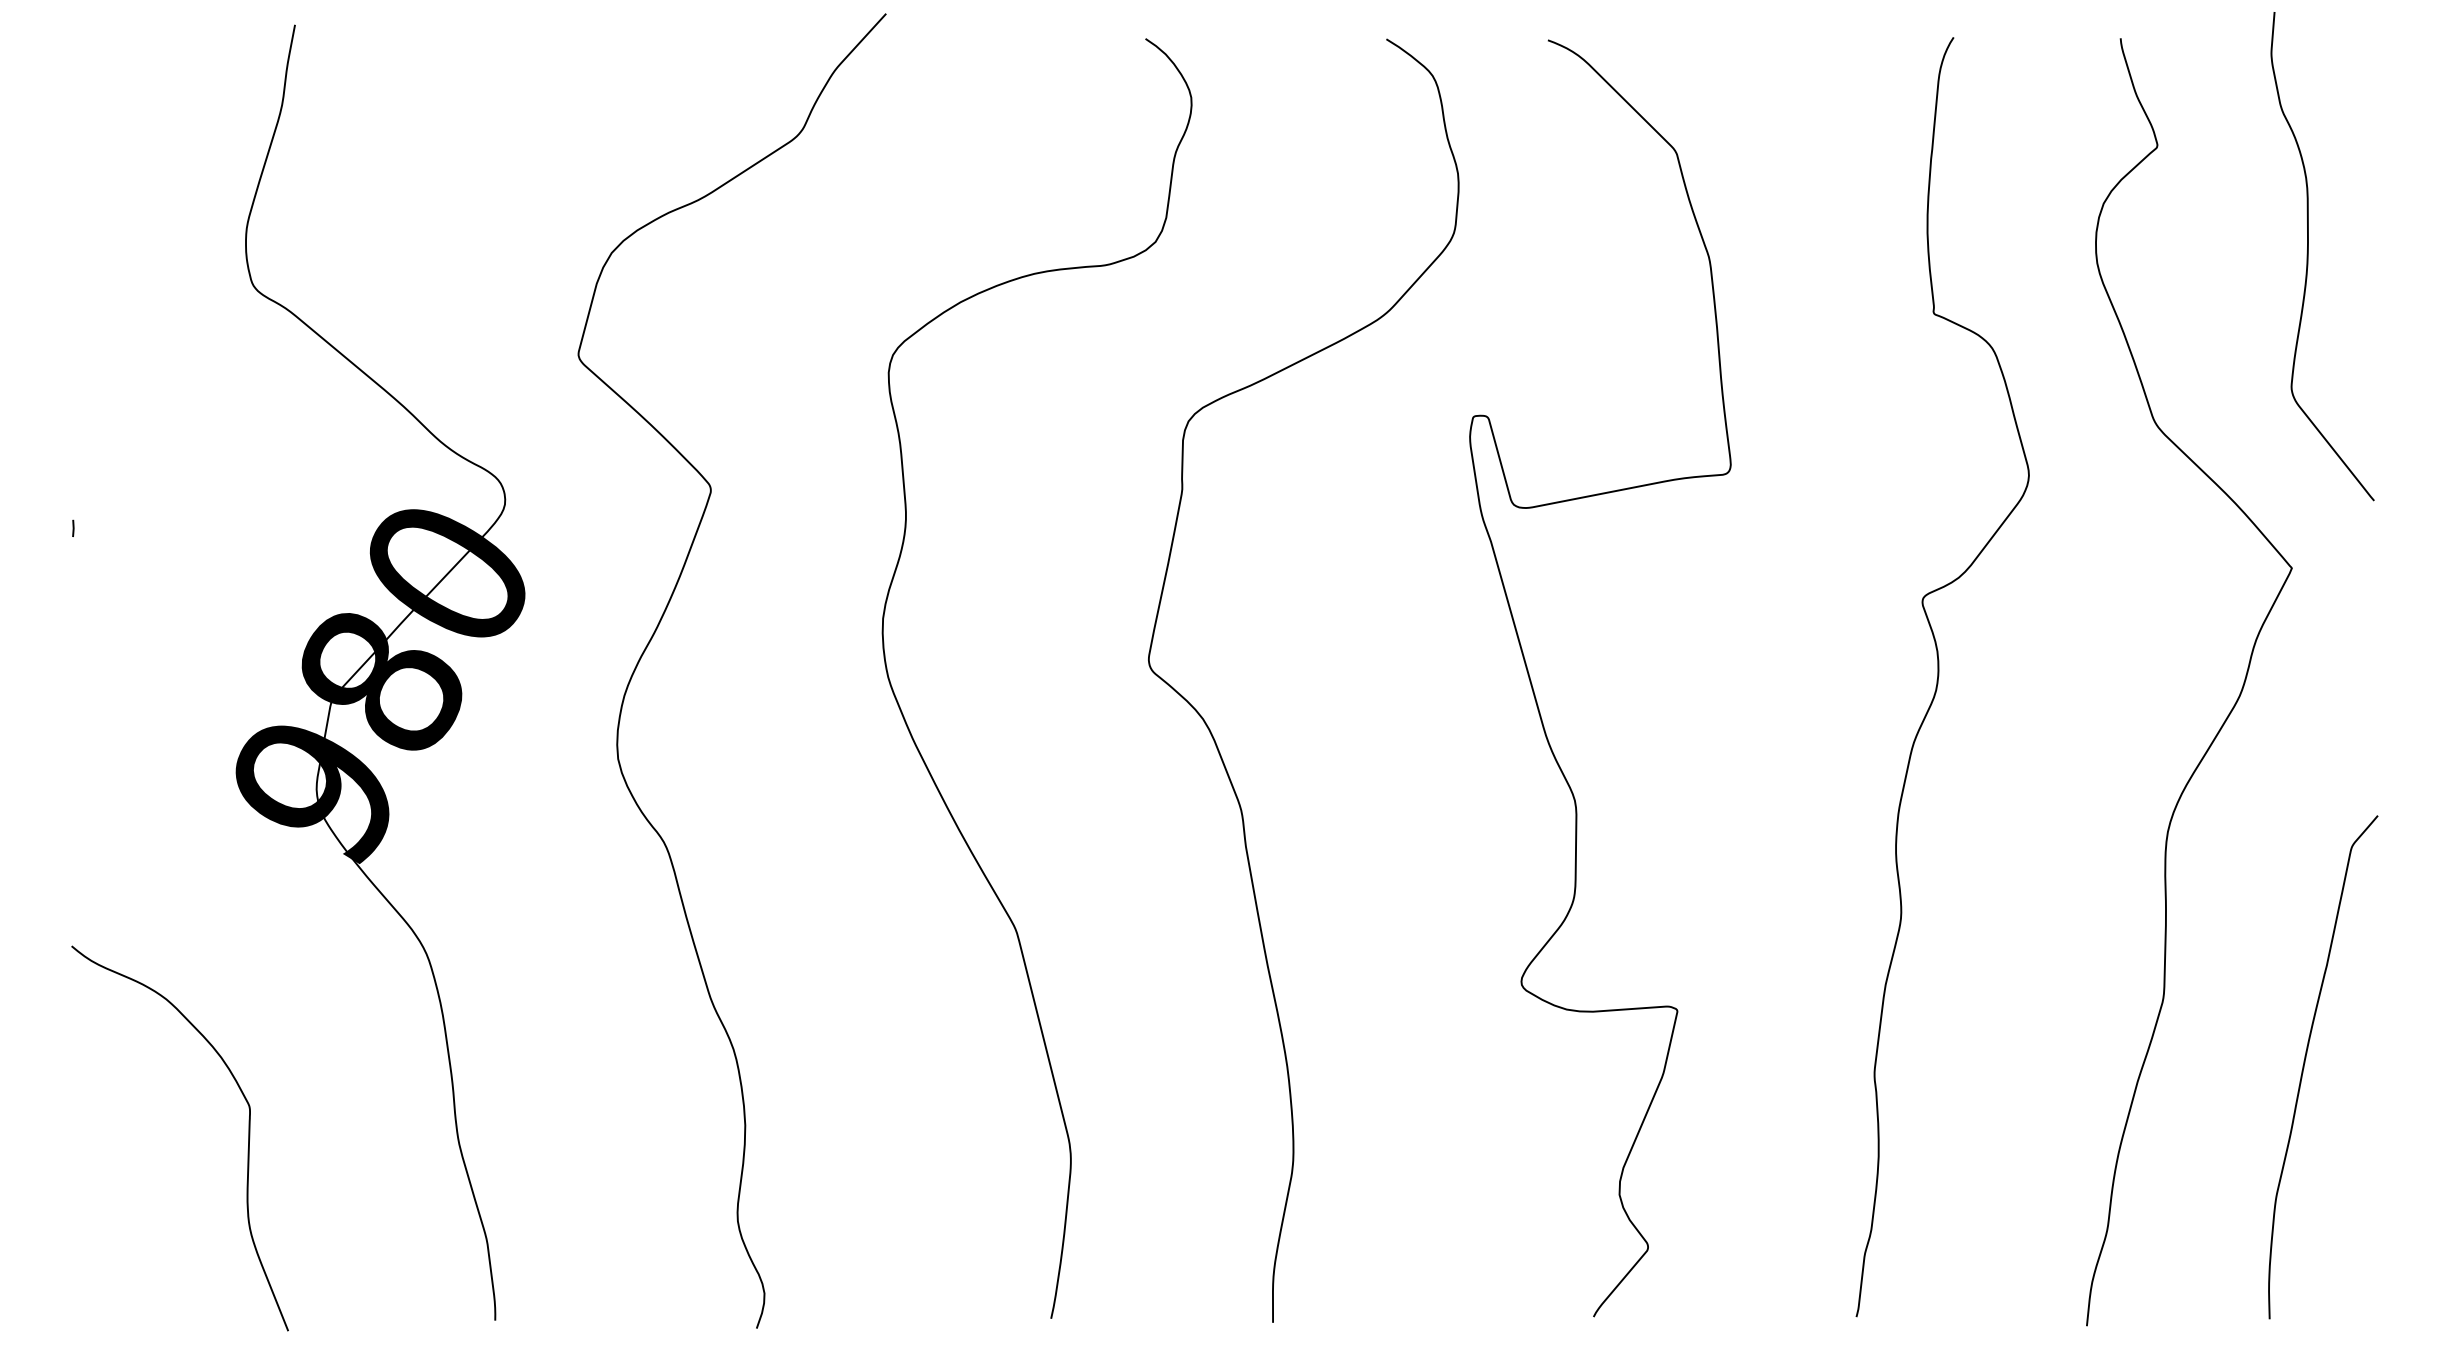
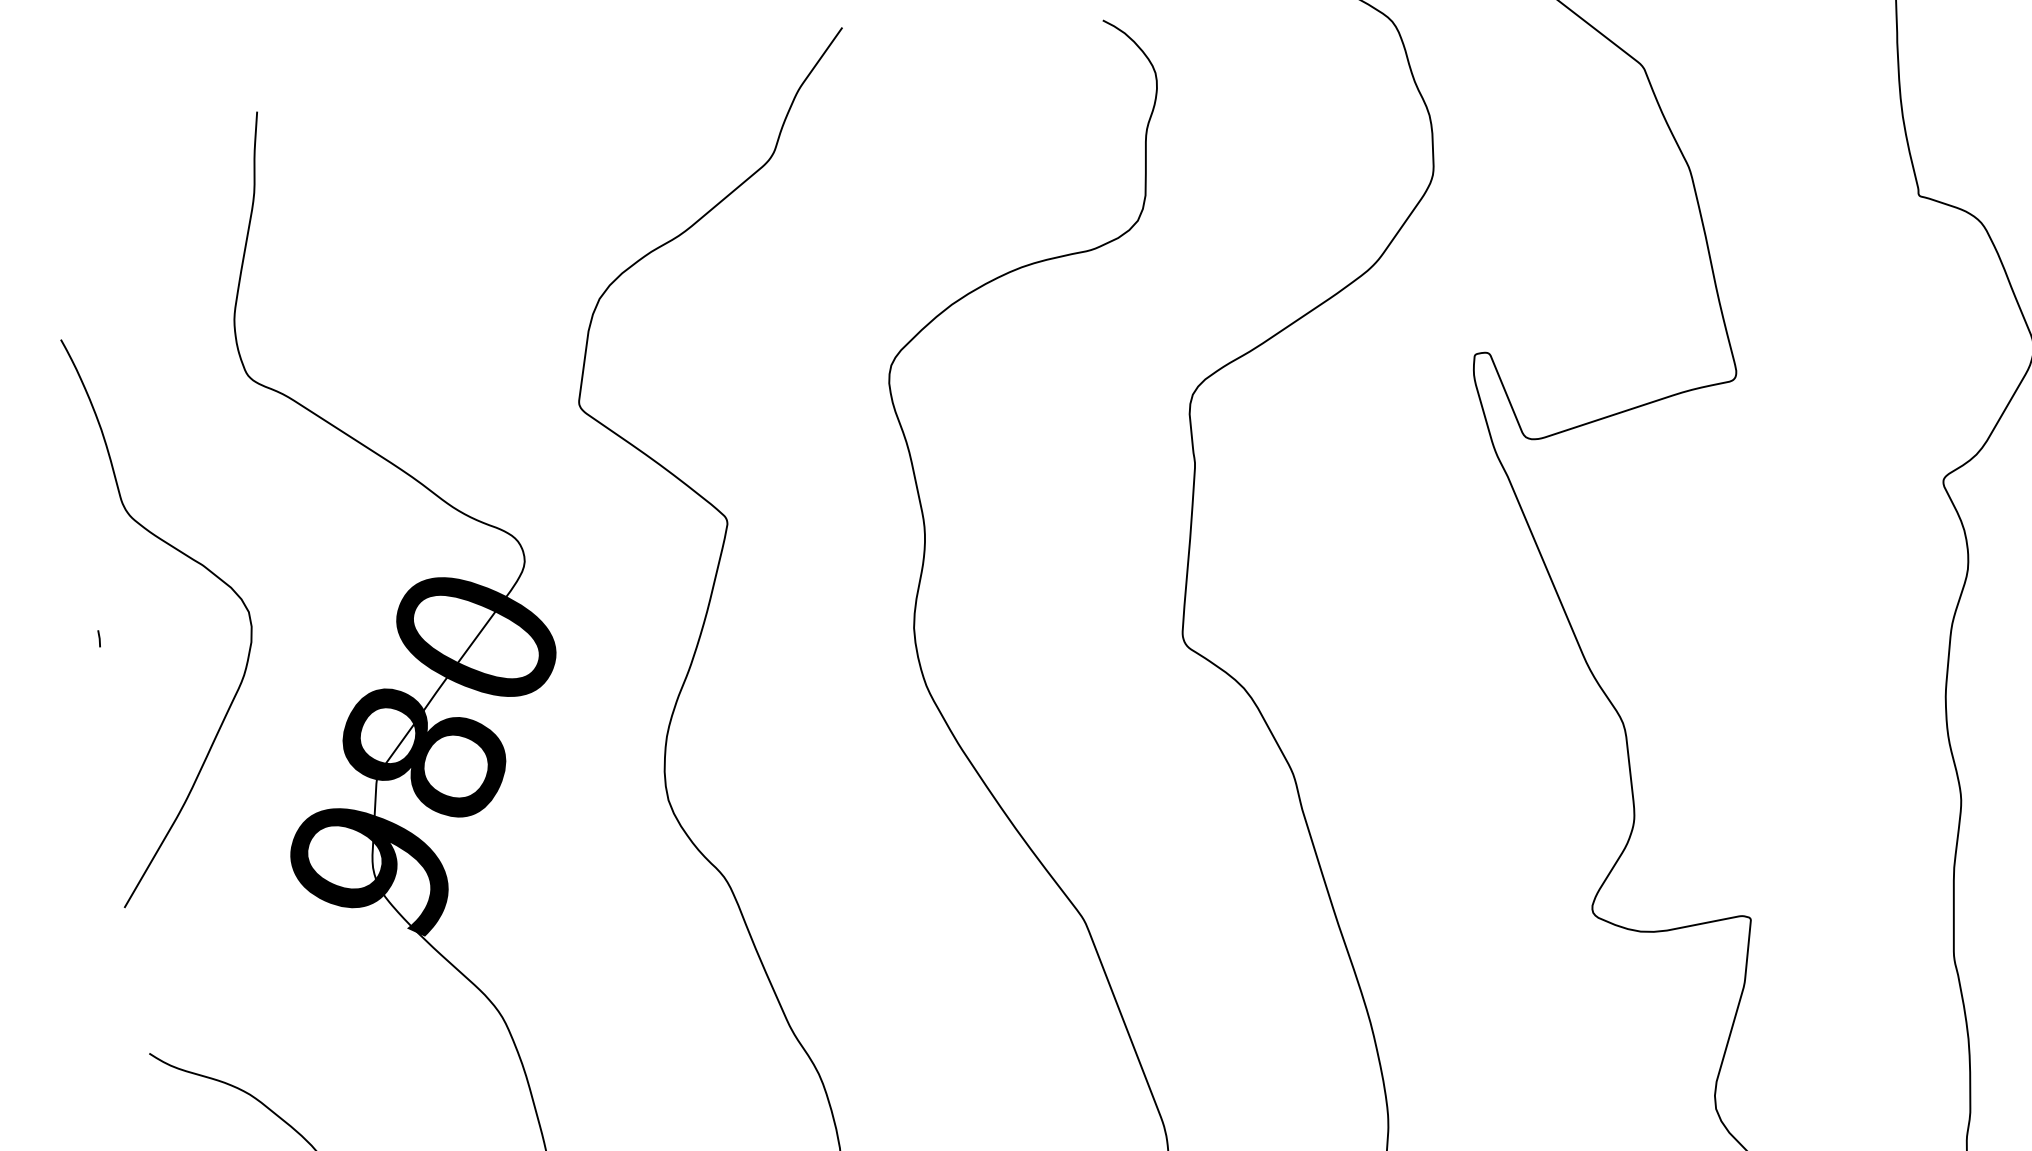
curve: (186, 471) -> (204, 568), added

